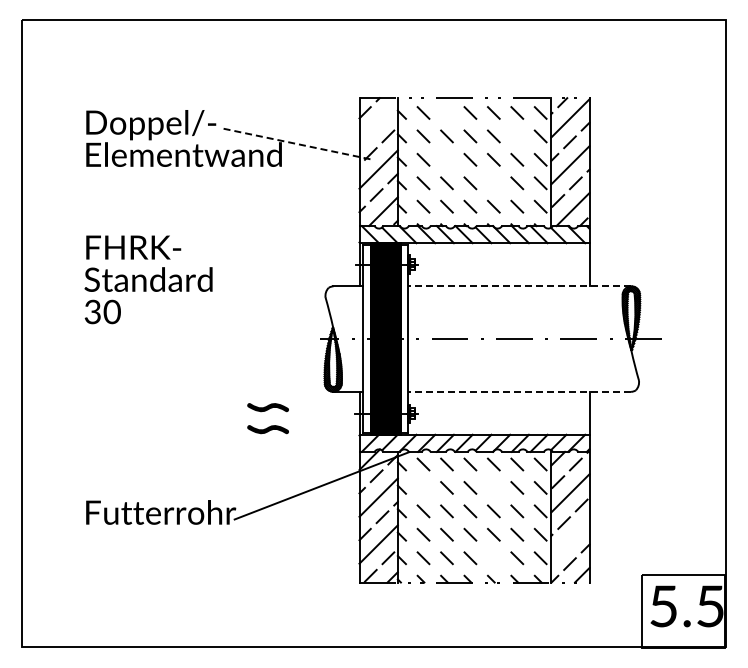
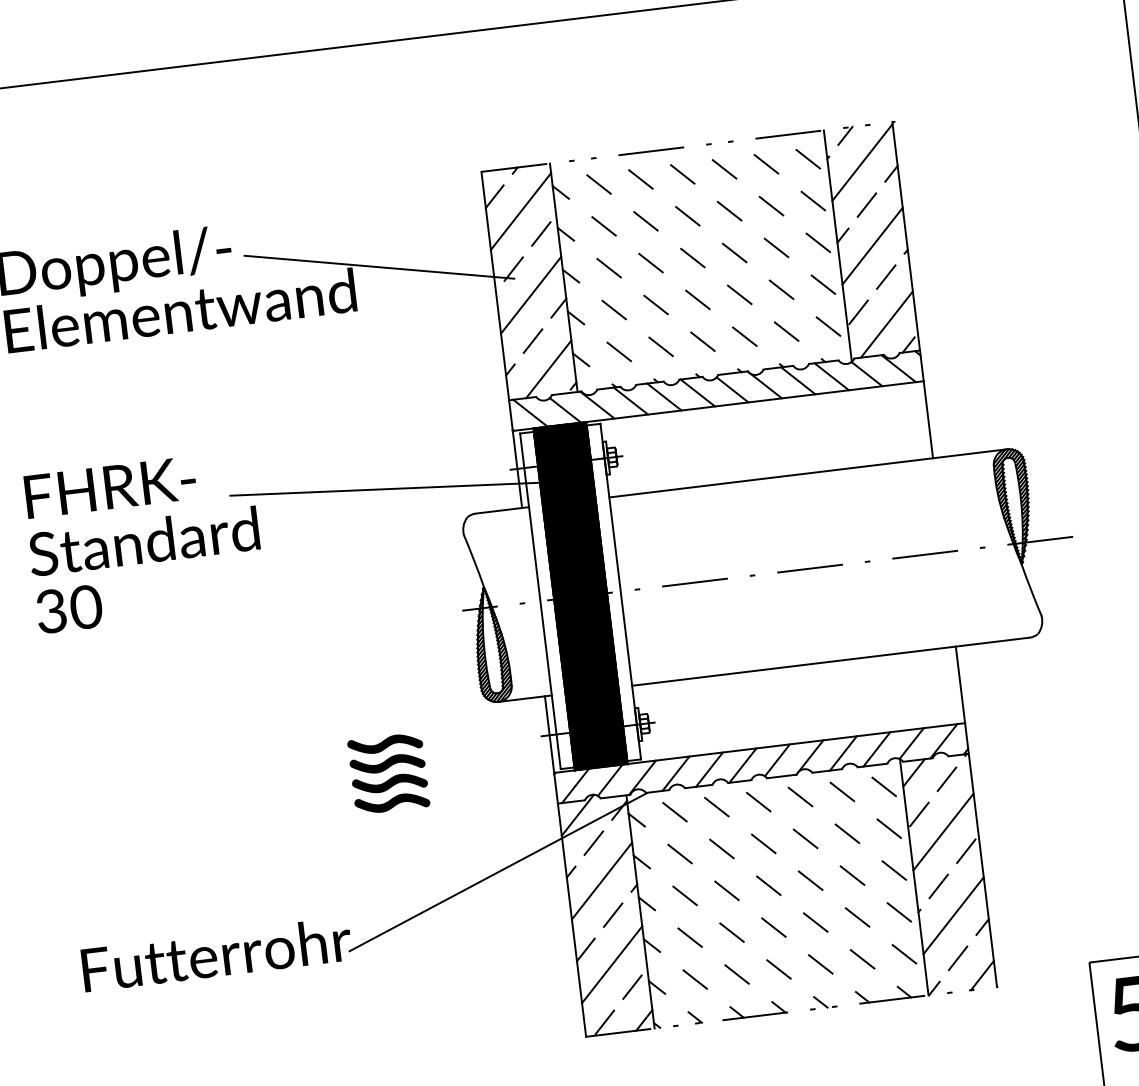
line: (446, 112) -> (639, 178), added
line: (378, 122) -> (520, 211), added
line: (517, 136) -> (771, 206), added
line: (296, 143) -> (378, 266), dashed -> solid
line: (446, 159) -> (650, 262), added
line: (493, 183) -> (739, 295), added
line: (285, 266) -> (385, 488), added
line: (519, 286) -> (807, 473), dashed -> solid
line: (519, 391) -> (830, 661), dashed -> solid
fill: (268, 418) -> (388, 763), added
fill: (268, 440) -> (392, 802), added
line: (423, 487) -> (679, 853), added
line: (493, 487) -> (804, 838), added
line: (570, 540) -> (953, 916), added
line: (493, 558) -> (820, 964), added

